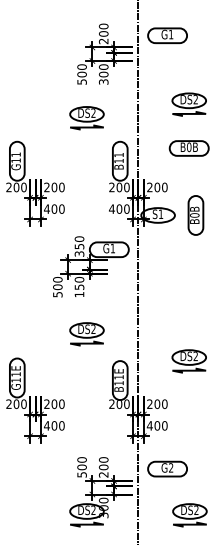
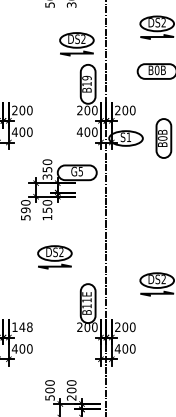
part: (86, 118) -> (76, 44), moved
text: (118, 154) -> (86, 77), B11 -> B19
text: (112, 248) -> (80, 171), G1 -> G5
text: (57, 287) -> (25, 210), 500 -> 590
text: (54, 404) -> (22, 327), 200 -> 148
part: (167, 468) -> (135, 391), removed

